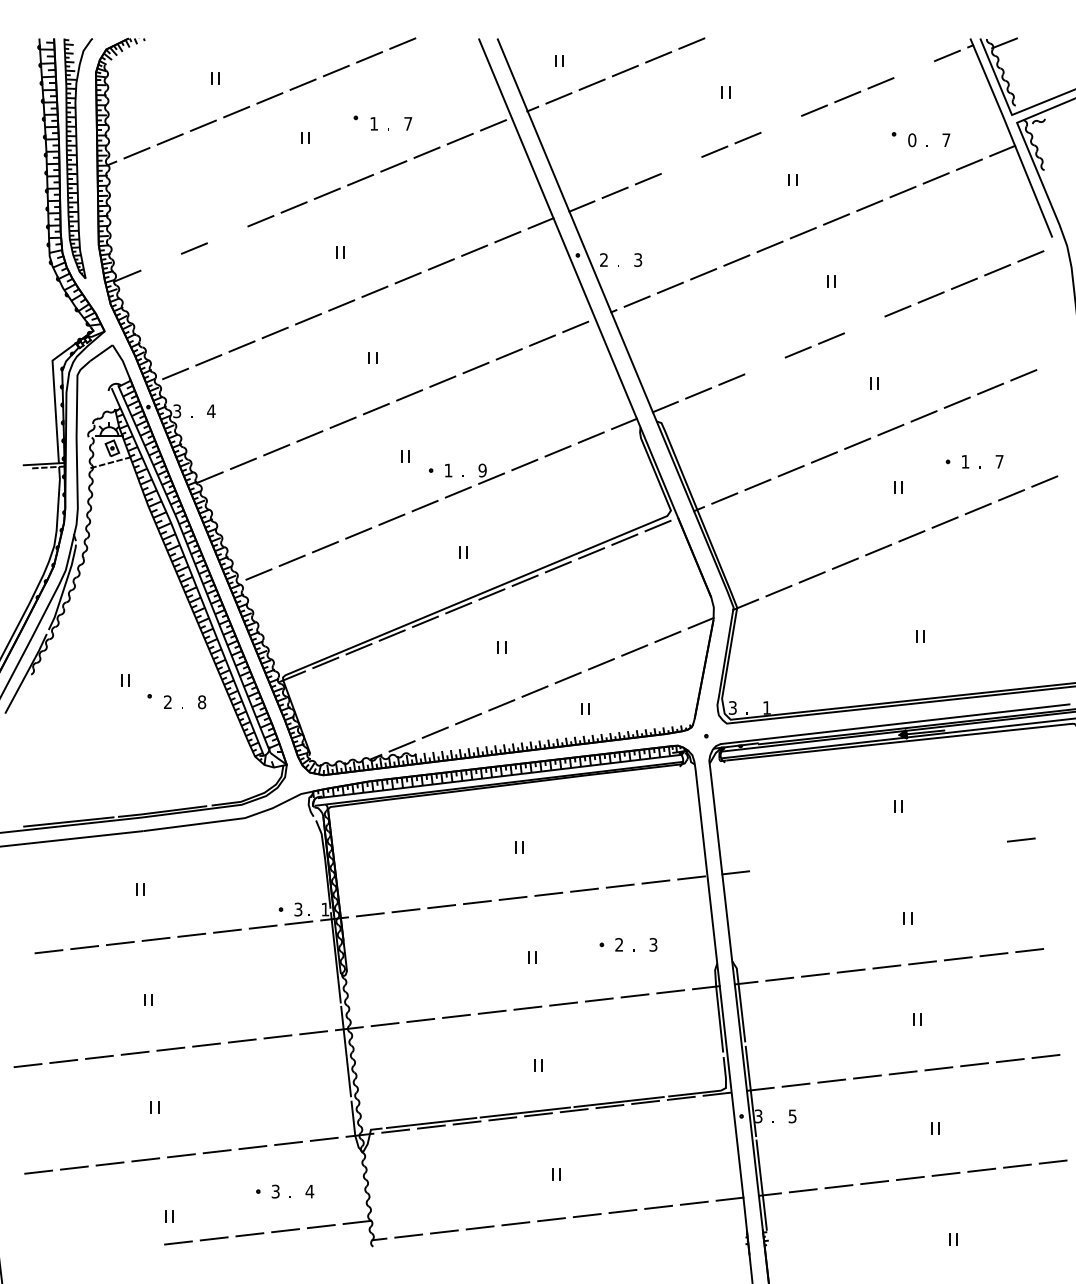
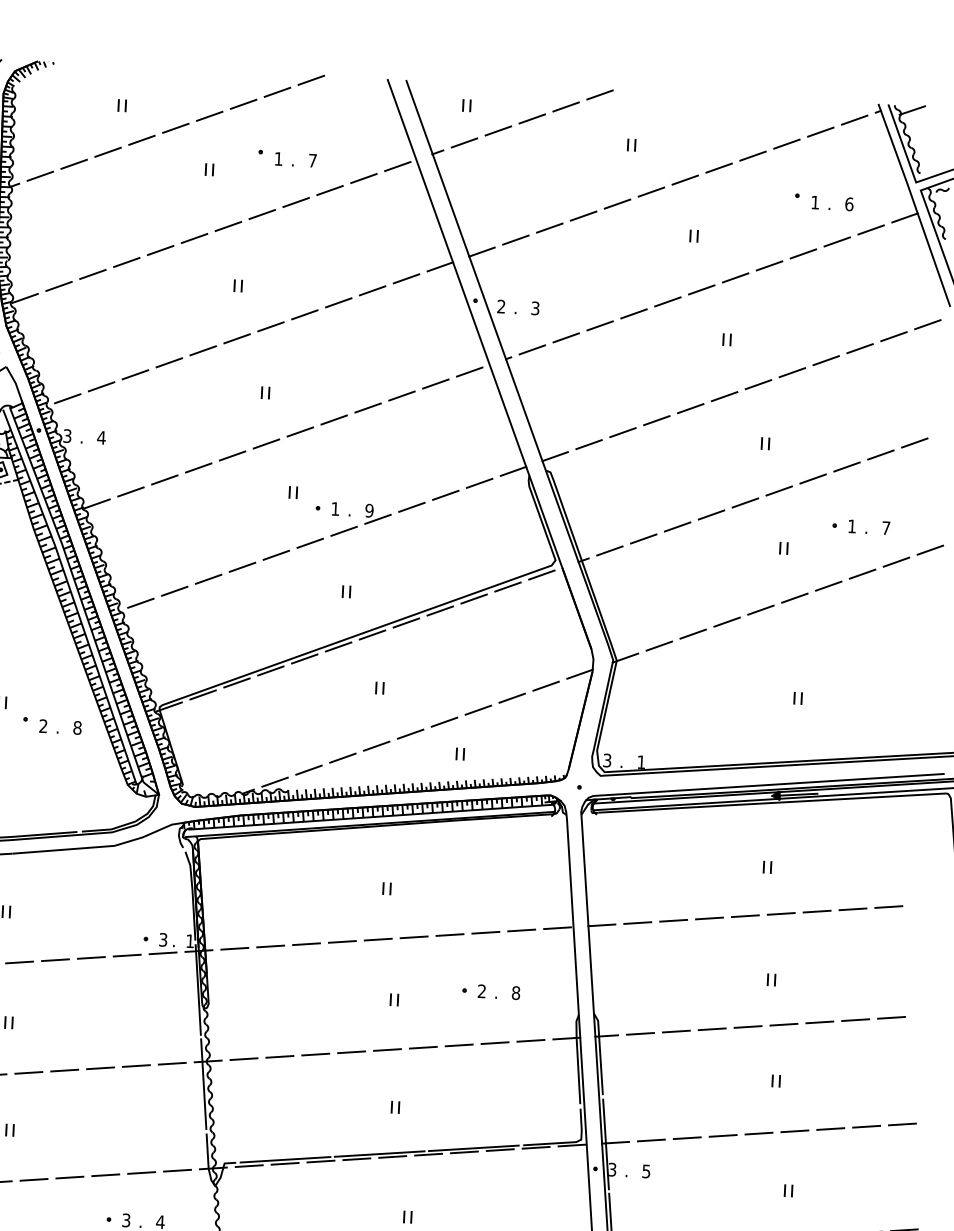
line: (913, 69) -> (820, 132), added
line: (780, 124) -> (684, 180), added
text: (912, 140) -> (815, 202), 0 -> 1
text: (946, 140) -> (849, 204), 7 -> 6
line: (681, 165) -> (583, 216), added
line: (227, 234) -> (126, 262), added
line: (160, 262) -> (58, 286), added
line: (864, 324) -> (758, 384), added
line: (764, 365) -> (656, 420), added
line: (878, 856) -> (745, 916), added
text: (653, 944) -> (516, 992), 3 -> 8

